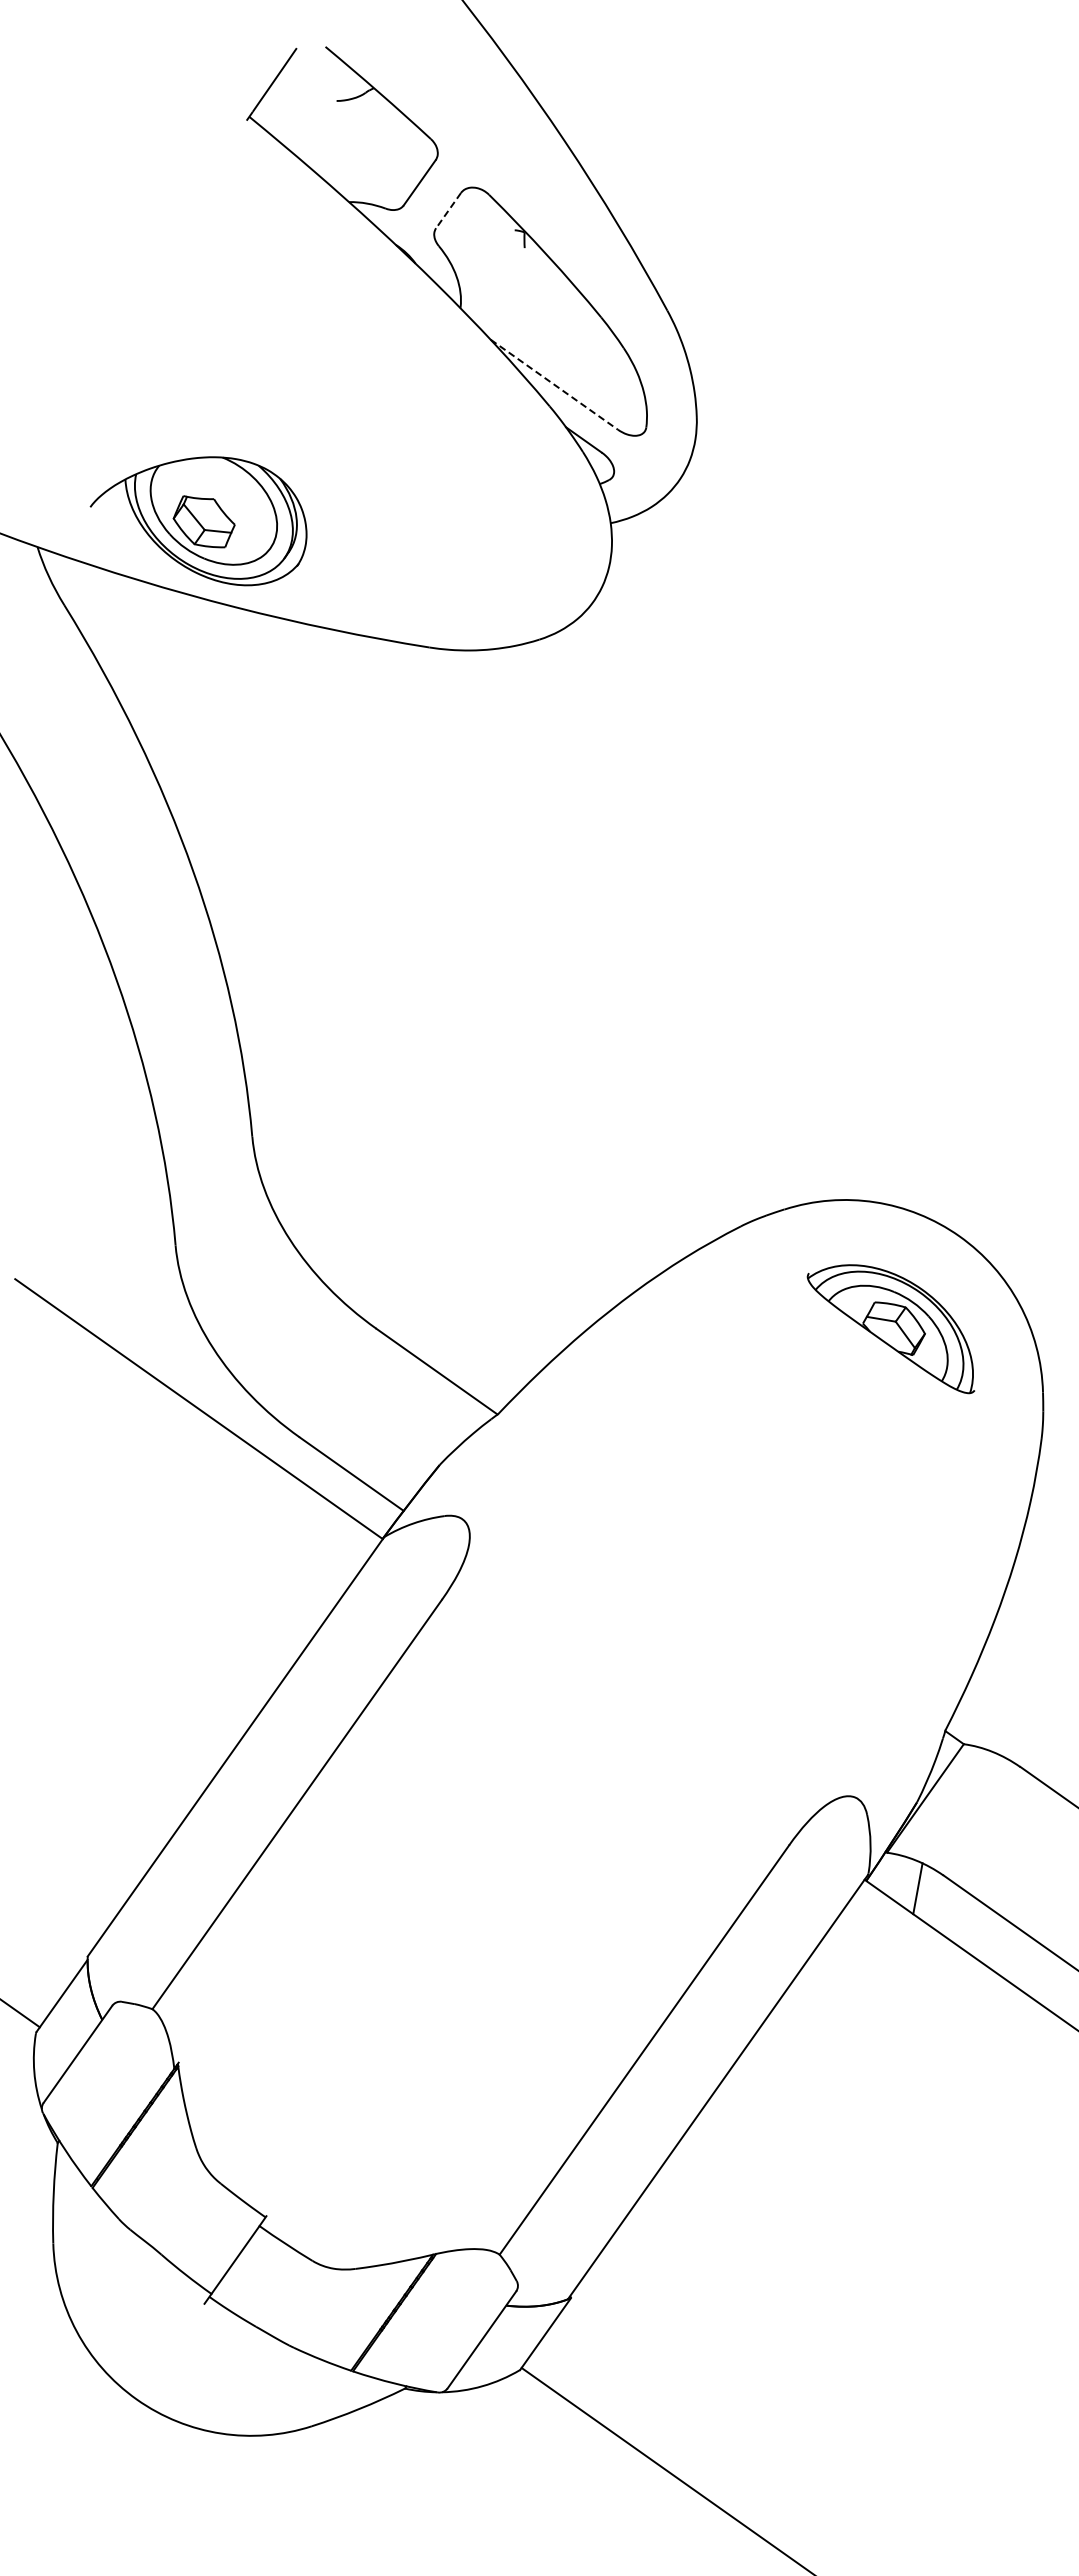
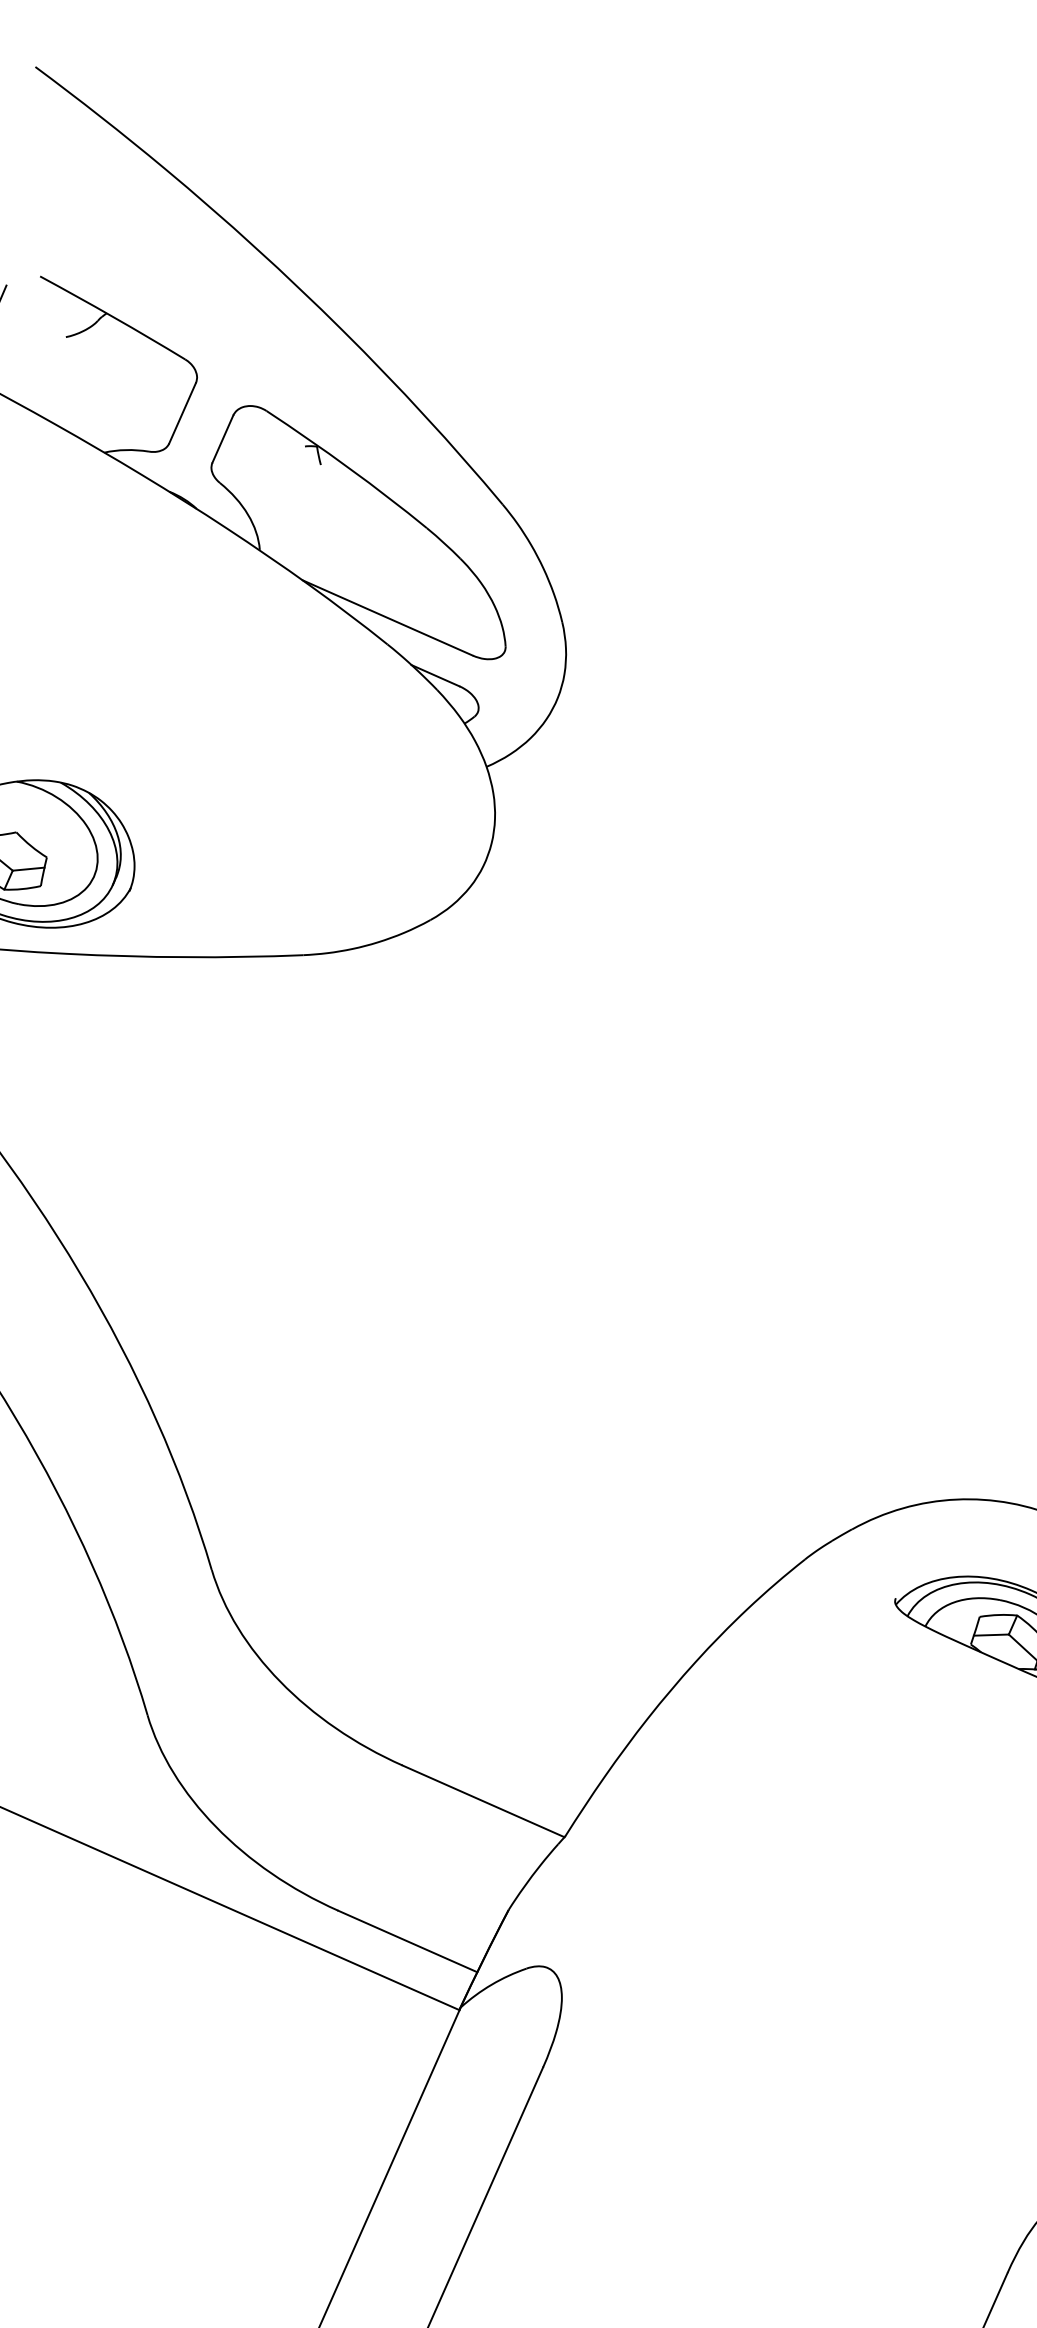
line: (448, 210) -> (222, 438), dashed -> solid
line: (554, 384) -> (387, 617), dashed -> solid

